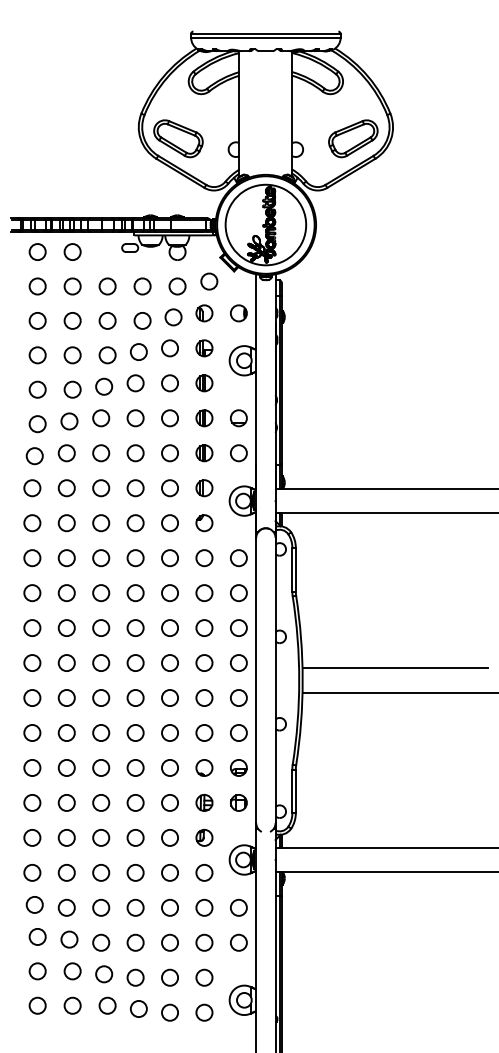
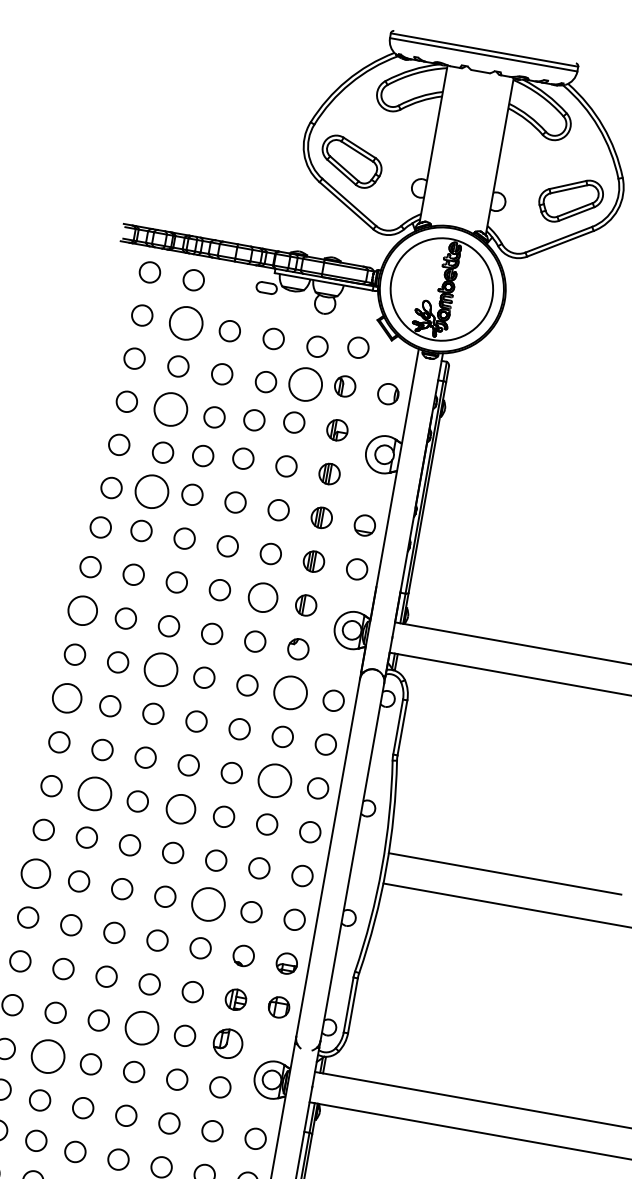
circle: (72, 286) -> (185, 323), size x1.6
circle: (173, 317) -> (305, 384), size x1.6
circle: (72, 355) -> (170, 409), size x1.6
circle: (69, 421) -> (151, 491), size x1.6
circle: (169, 488) -> (262, 598), size x1.4
circle: (32, 523) -> (82, 611), size x1.4
circle: (101, 558) -> (161, 670), size x1.6
circle: (204, 558) -> (290, 693), size x1.6
circle: (32, 593) -> (67, 699), size x1.4
circle: (204, 627) -> (275, 779), size x1.6
circle: (66, 662) -> (94, 793), size x1.6
circle: (135, 662) -> (180, 808), size x1.4
circle: (32, 732) -> (36, 873), size x1.4
circle: (169, 732) -> (207, 903), size x1.6
circle: (135, 837) -> (141, 1027), size x1.6
part: (204, 837) -> (228, 1043), size x1.4
circle: (66, 872) -> (47, 1056), size x1.6

